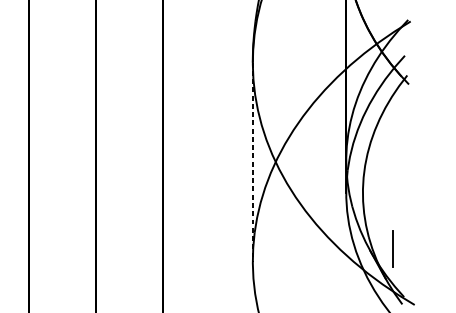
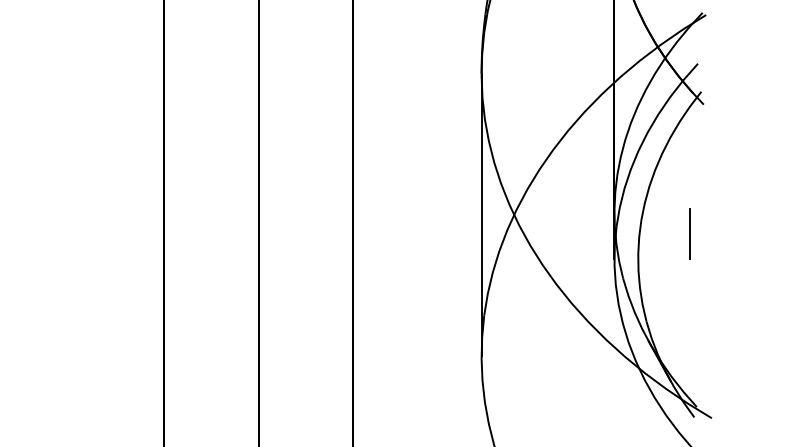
line: (252, 162) -> (481, 215), dashed -> solid
line: (392, 248) -> (689, 233), moved

